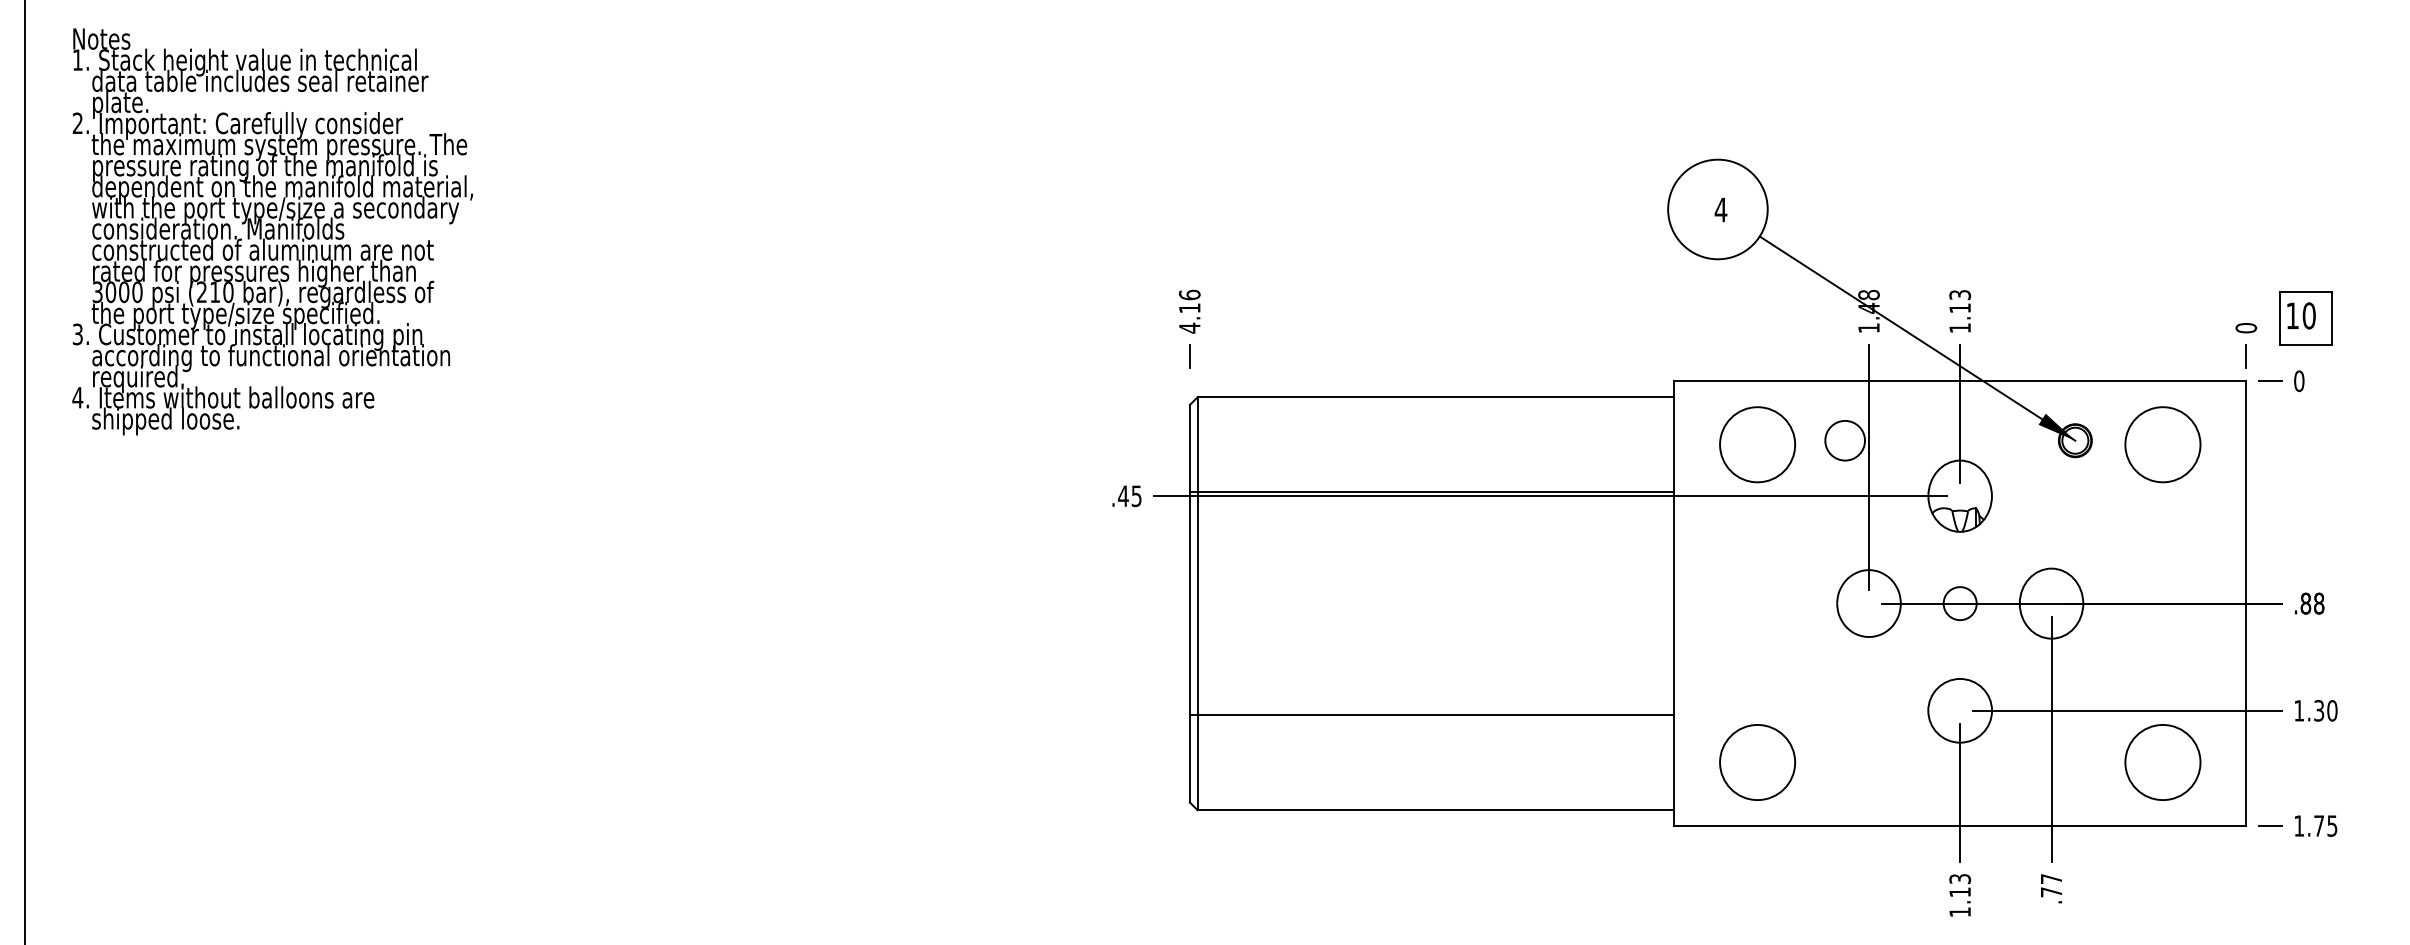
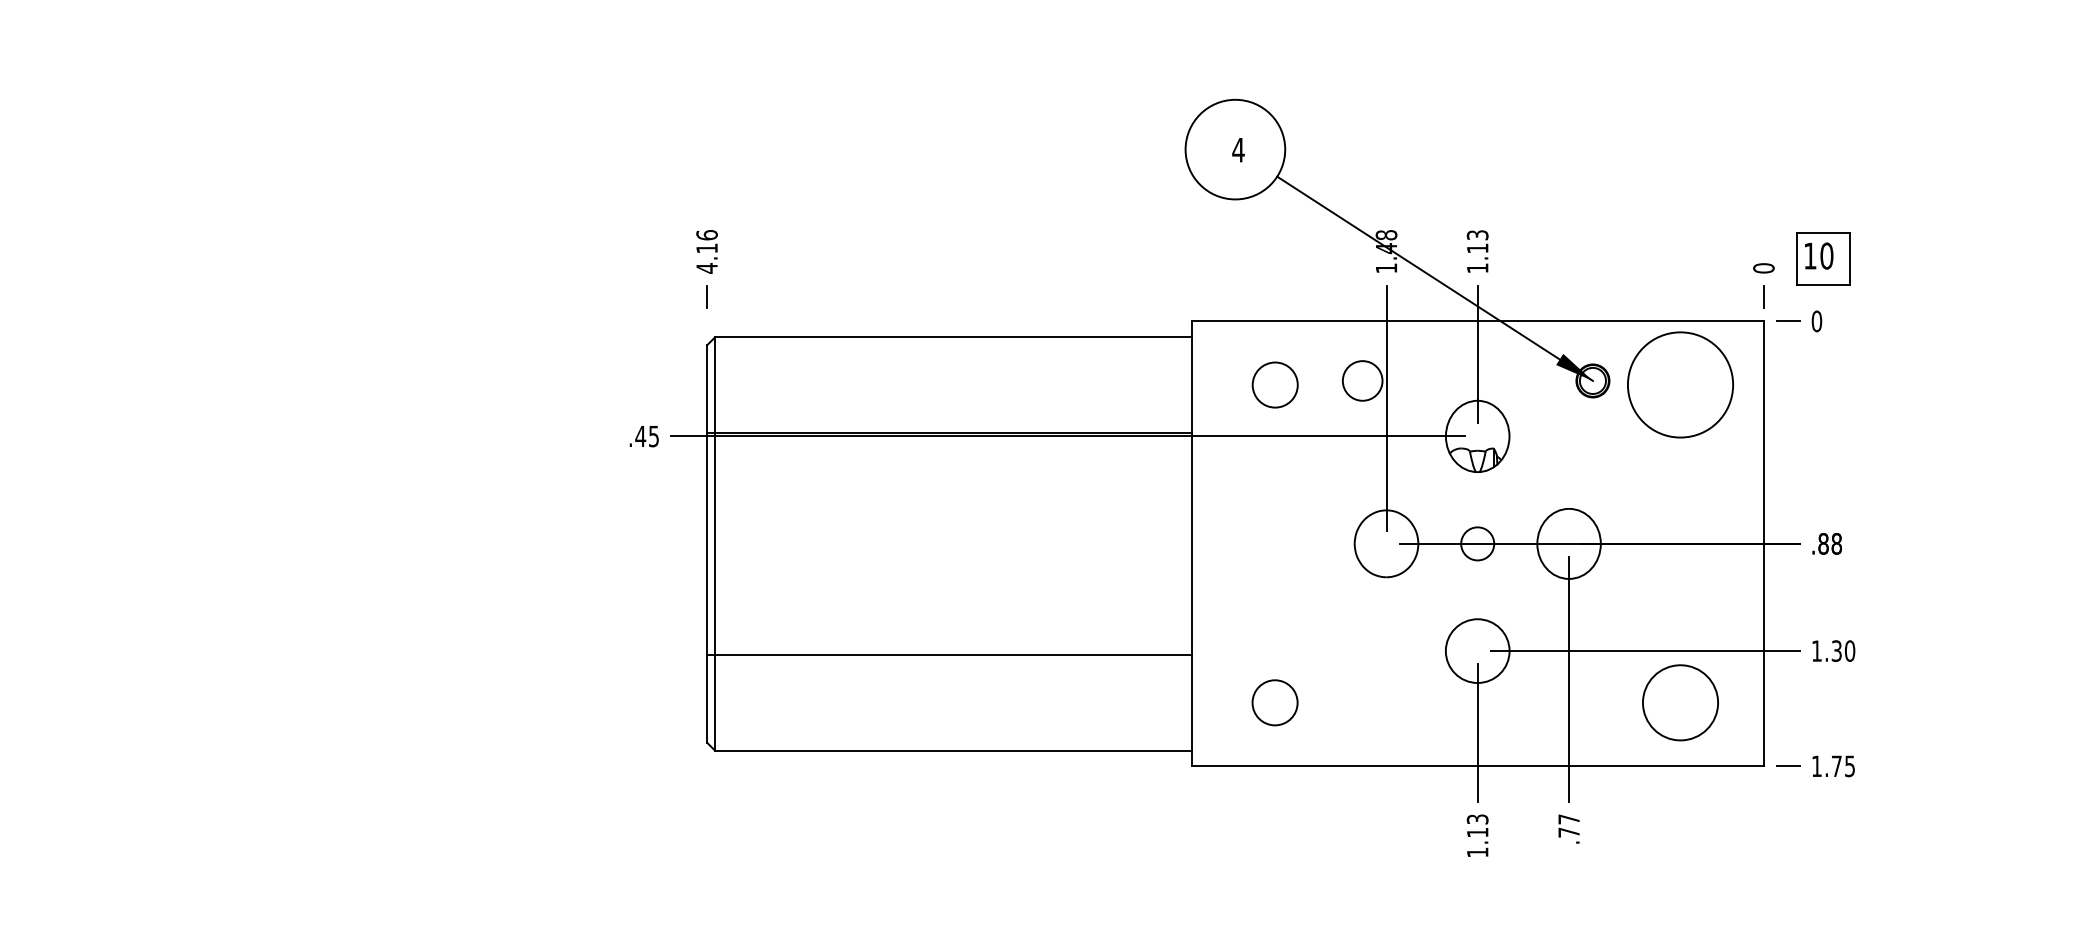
circle: (1757, 444) -> (1274, 384), size x0.6
circle: (2162, 444) -> (1680, 384), size x1.4
circle: (1757, 762) -> (1274, 702), size x0.6

